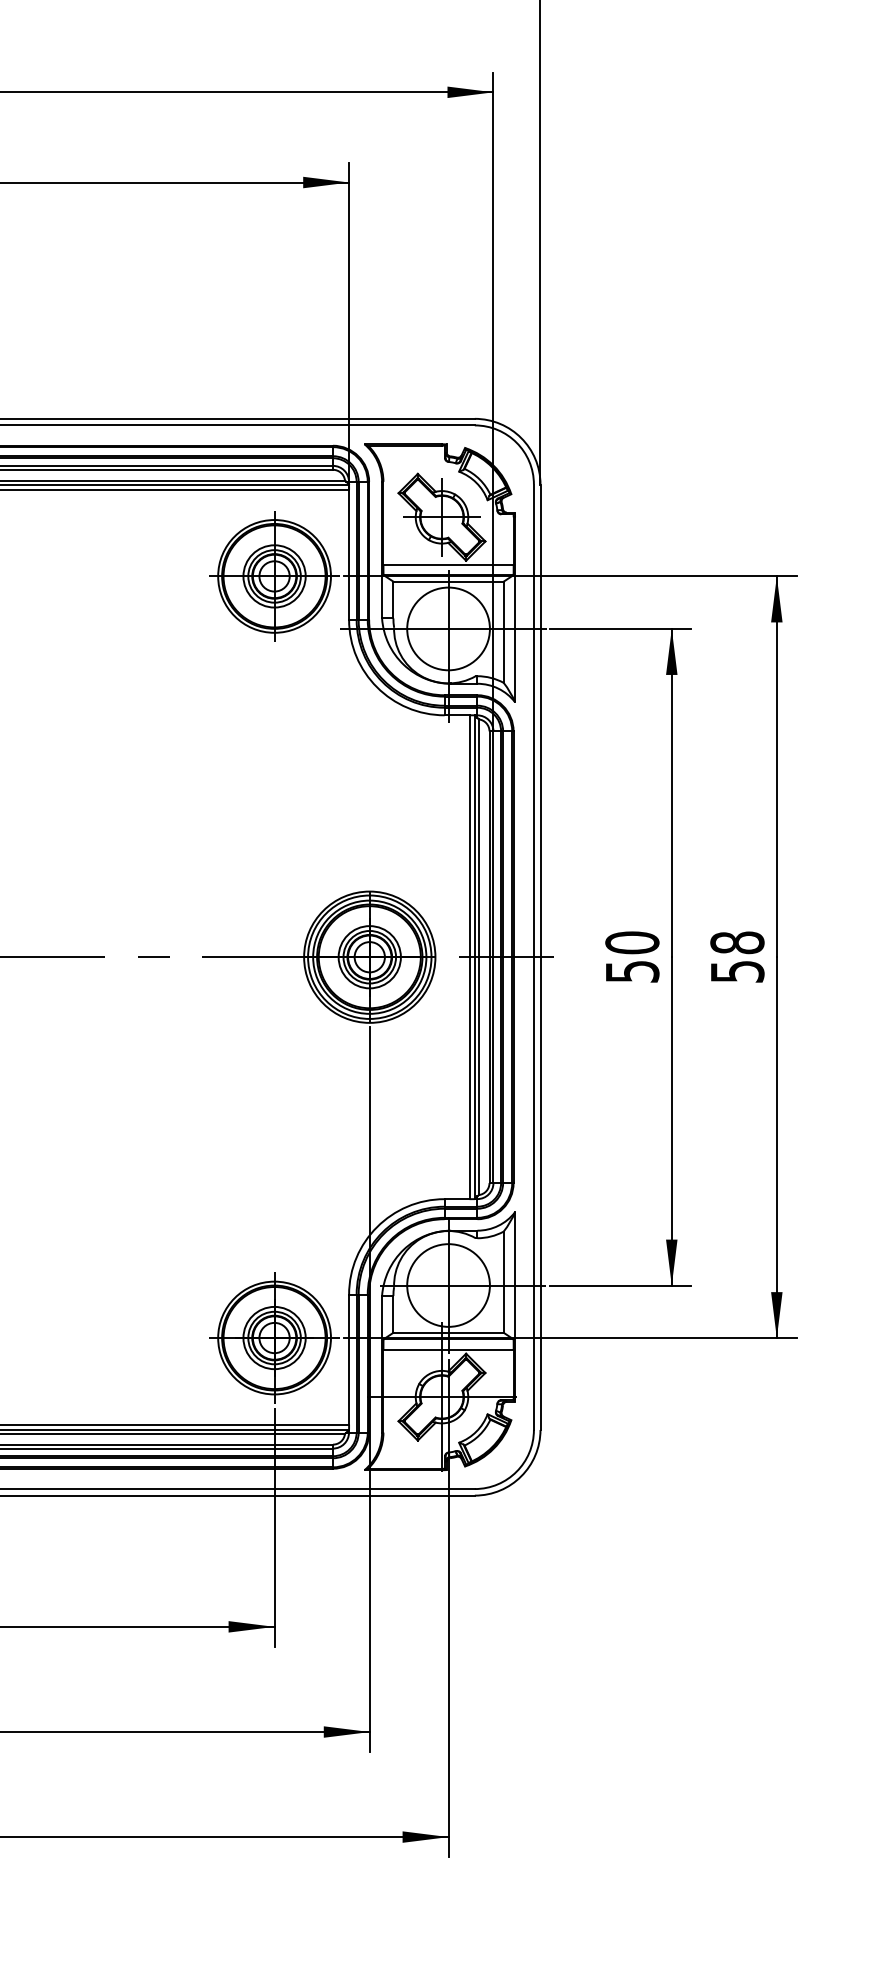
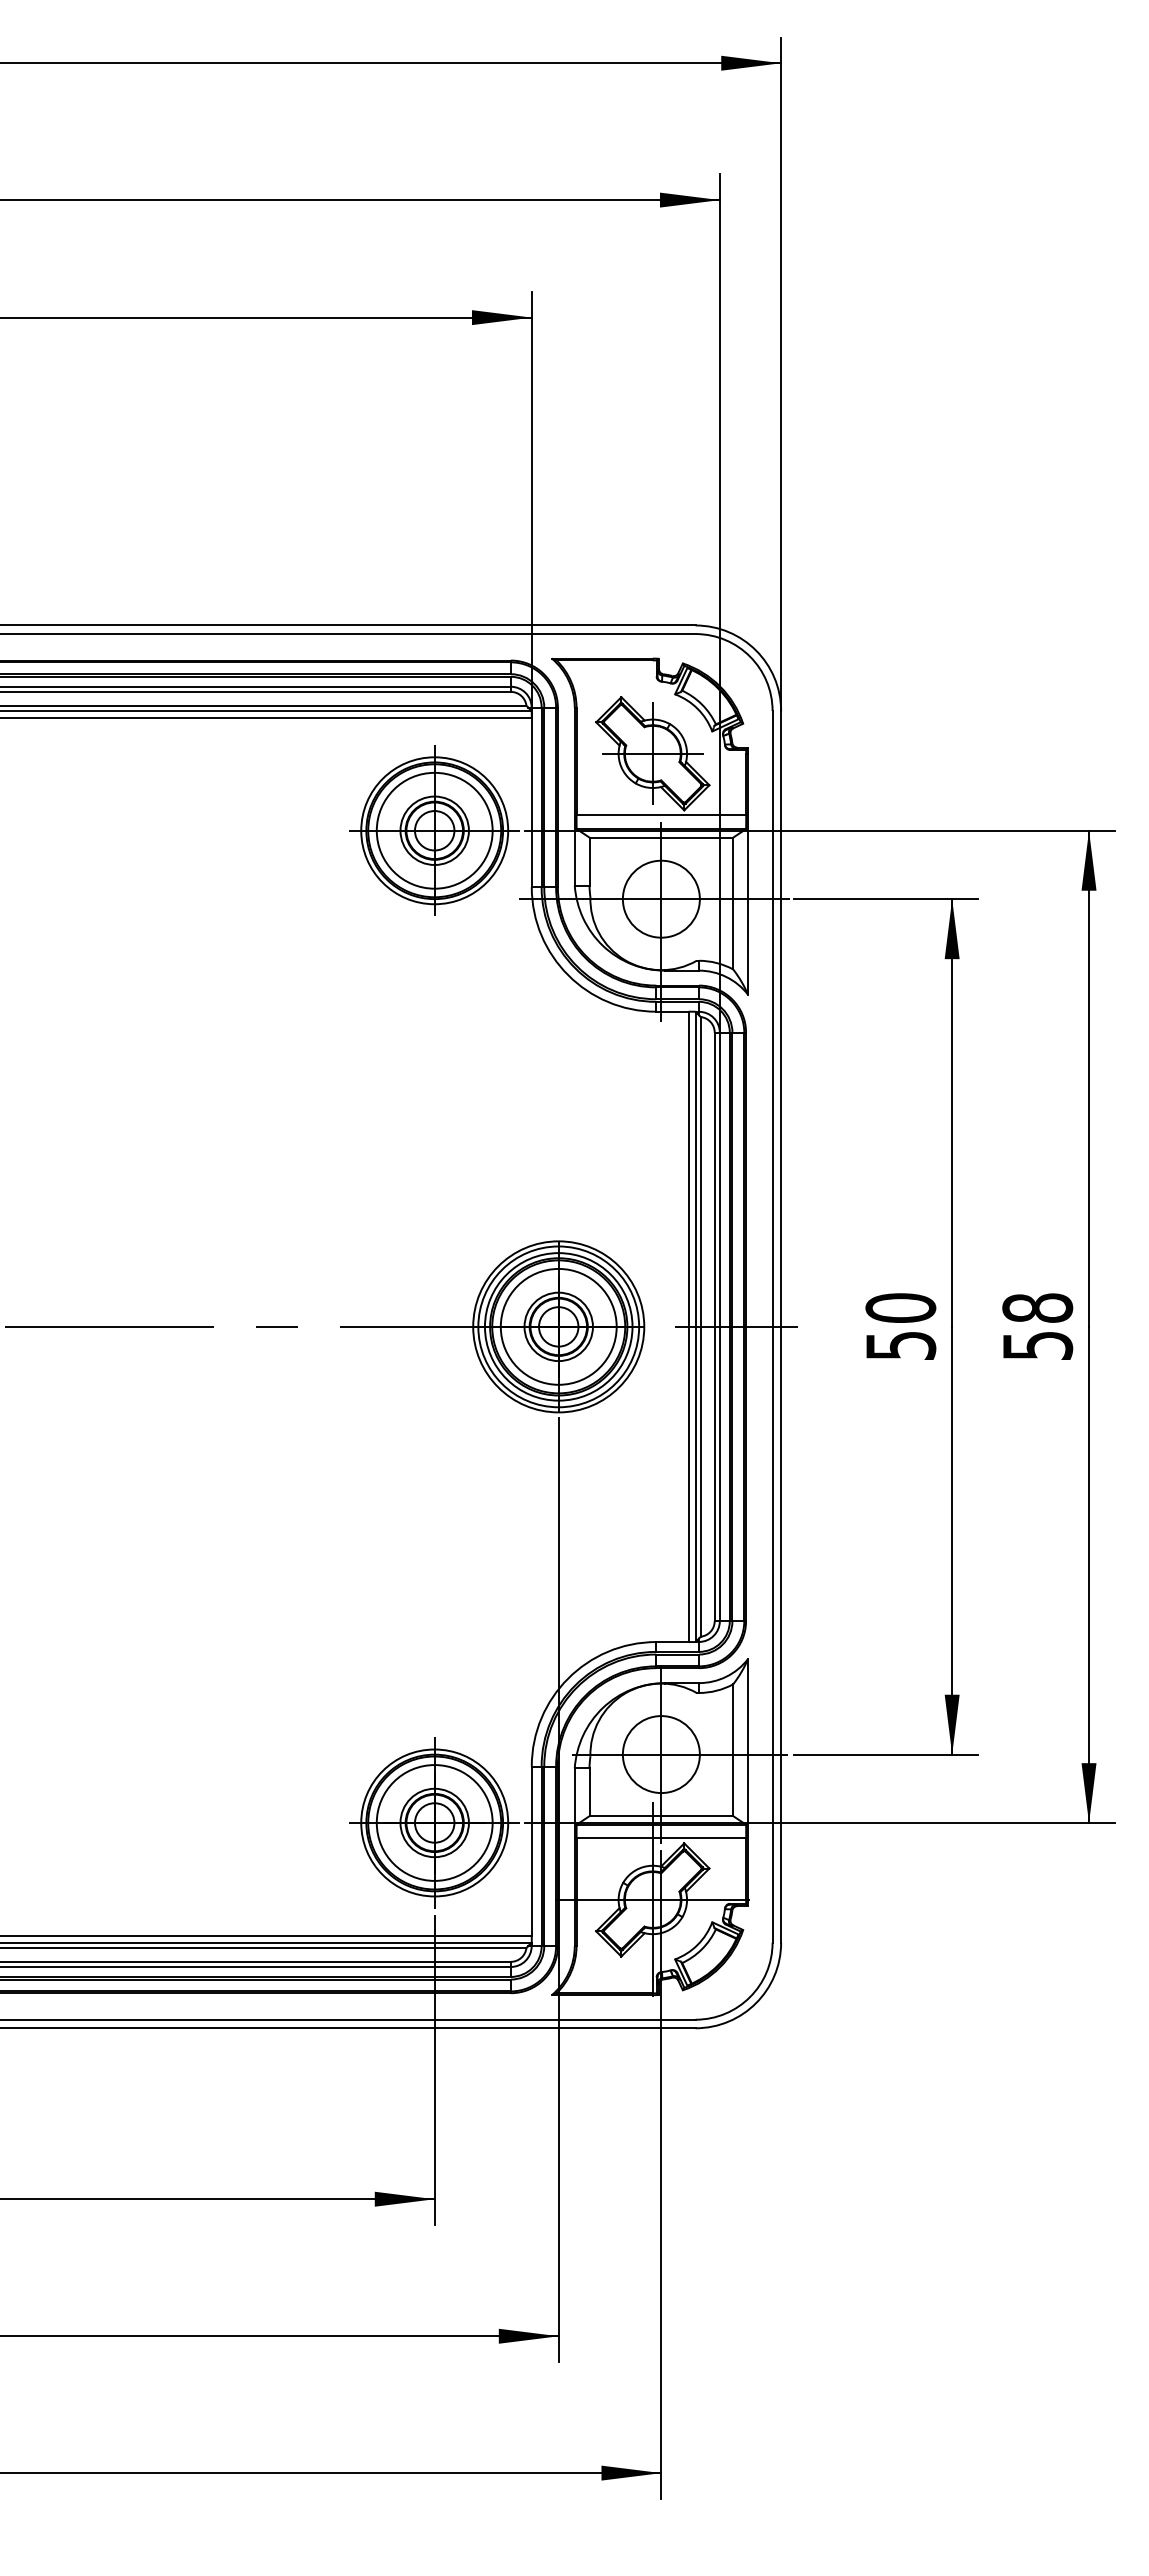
circle: (274, 576) -> (434, 830), size x1.43
circle: (447, 628) -> (660, 898), size x0.71
circle: (369, 956) -> (558, 1326), size x1.43
circle: (447, 1285) -> (660, 1754), size x0.71
circle: (274, 1337) -> (434, 1822), size x1.43

